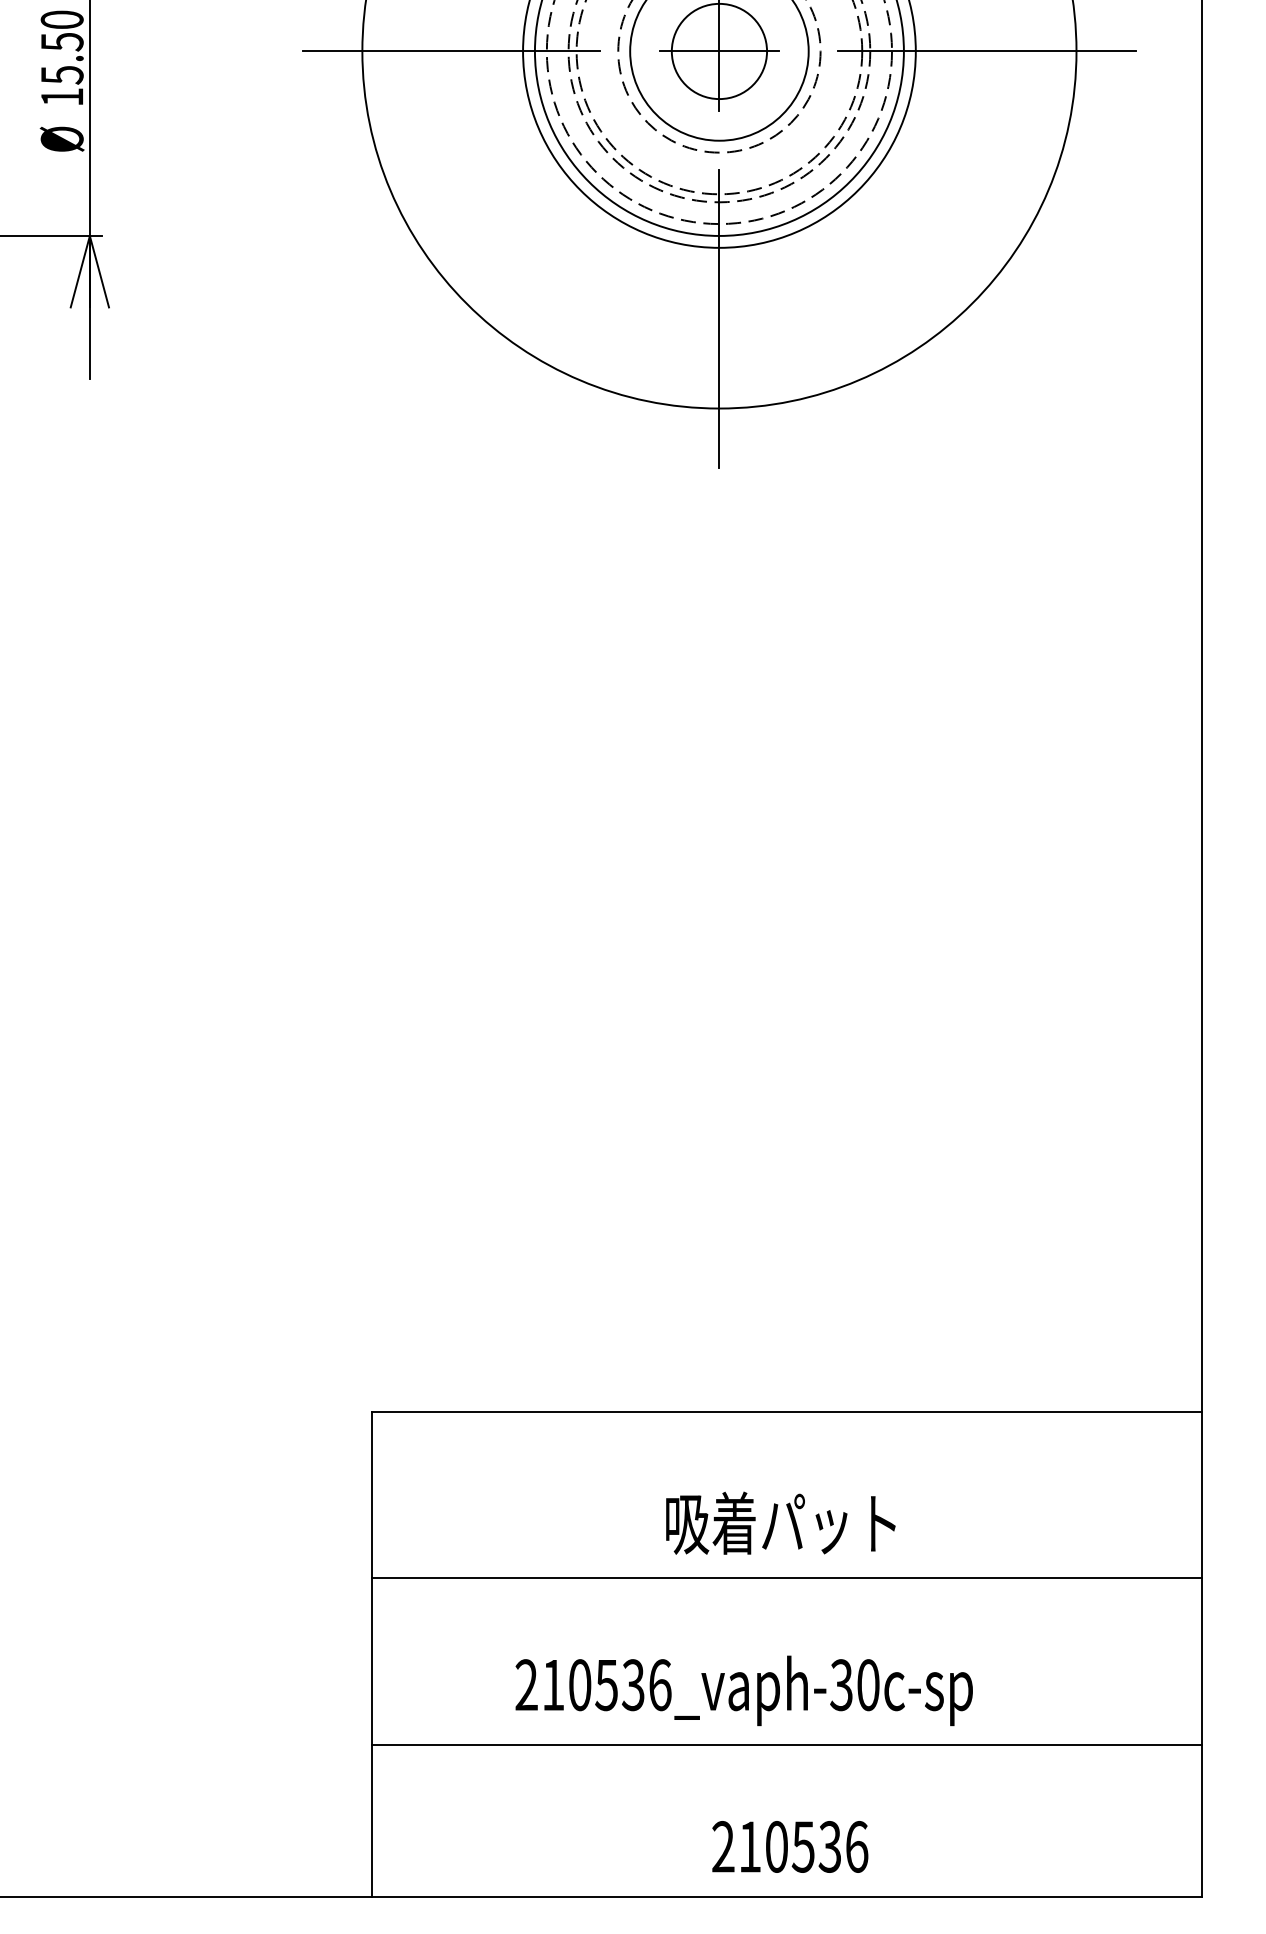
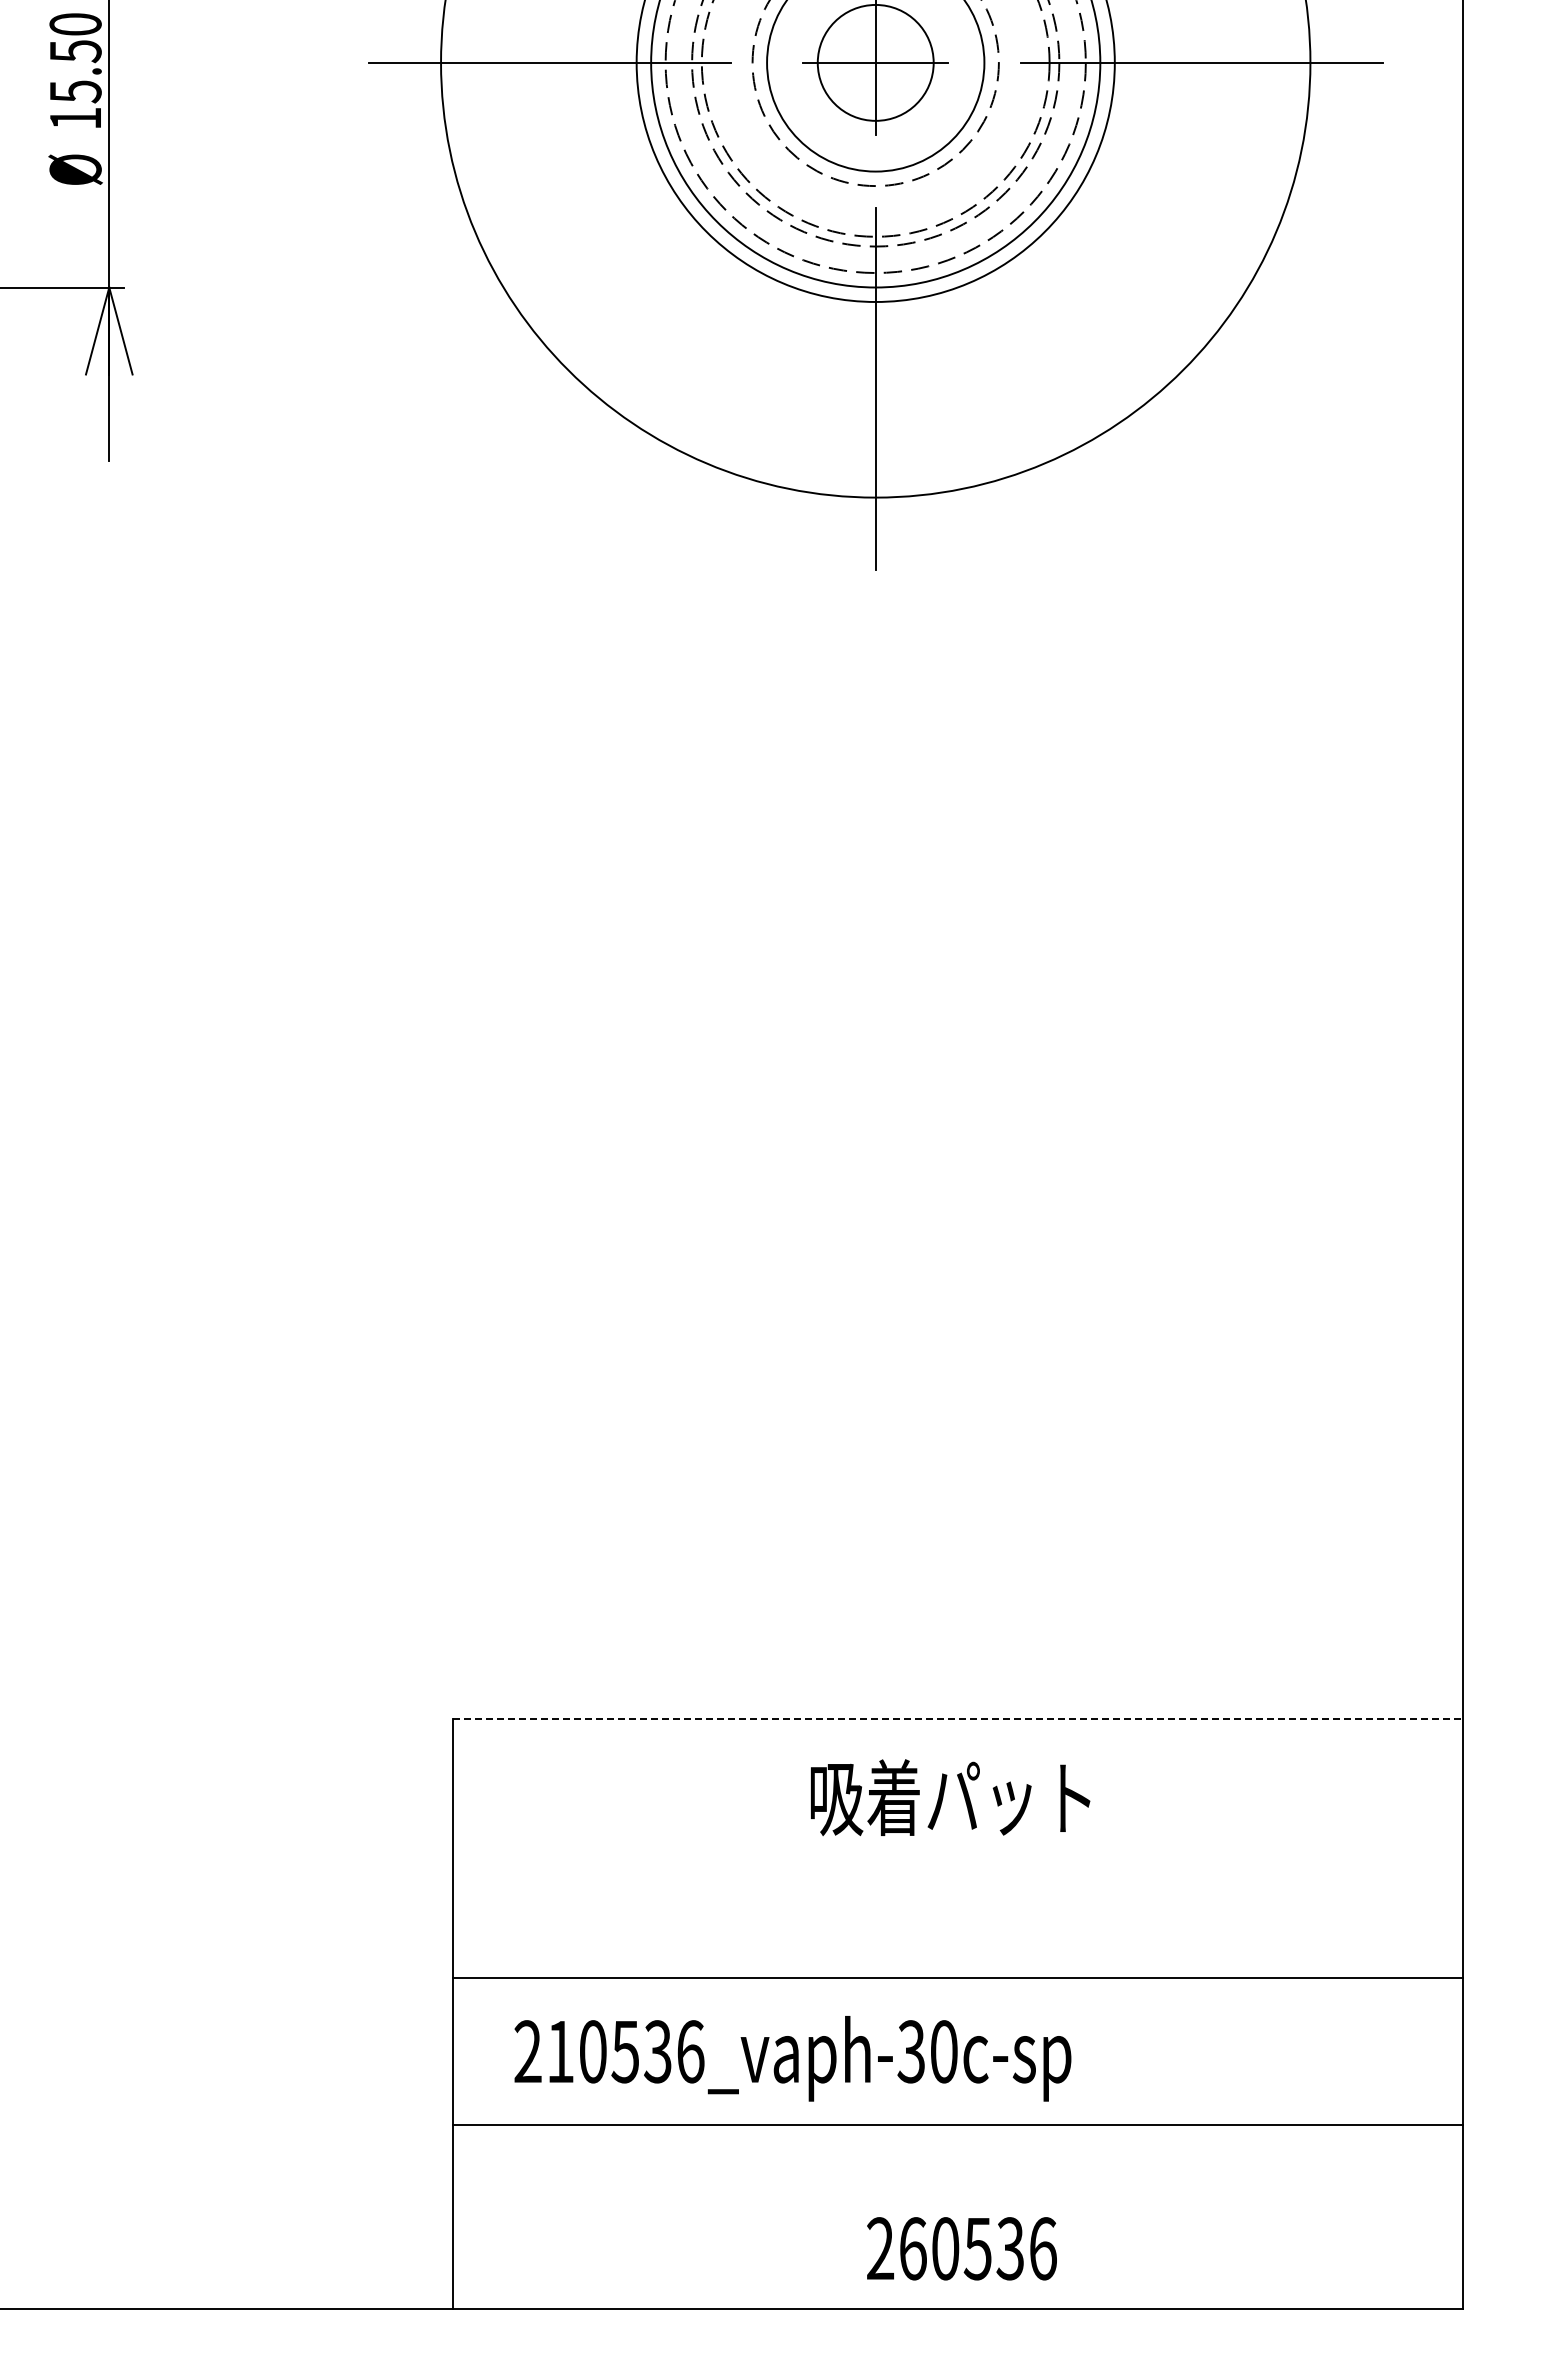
line: (787, 1411) -> (958, 1718), solid -> dashed
text: (780, 1523) -> (950, 1797), moved
line: (786, 1578) -> (957, 1977), moved
text: (743, 1690) -> (792, 2058), moved
text: (750, 1846) -> (913, 2248), 210536 -> 260536

